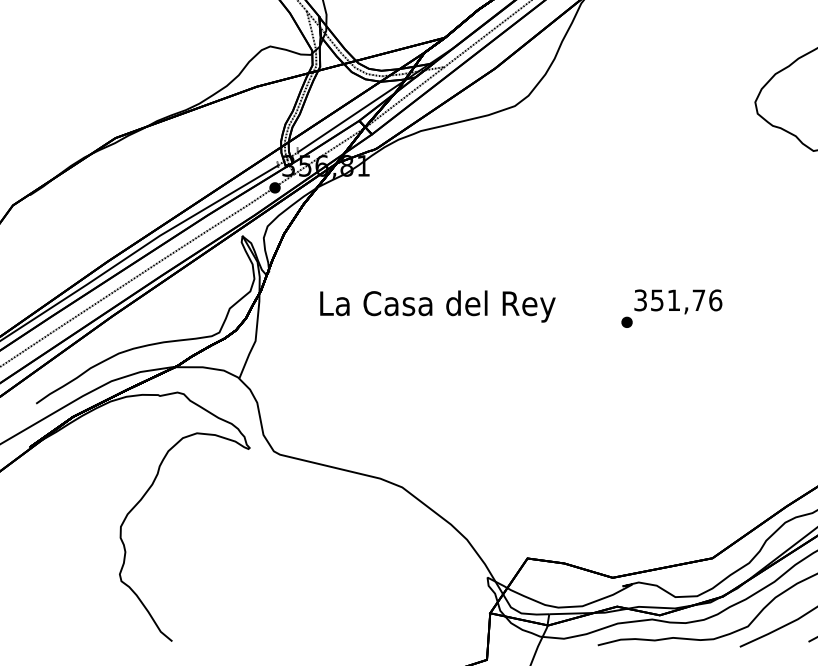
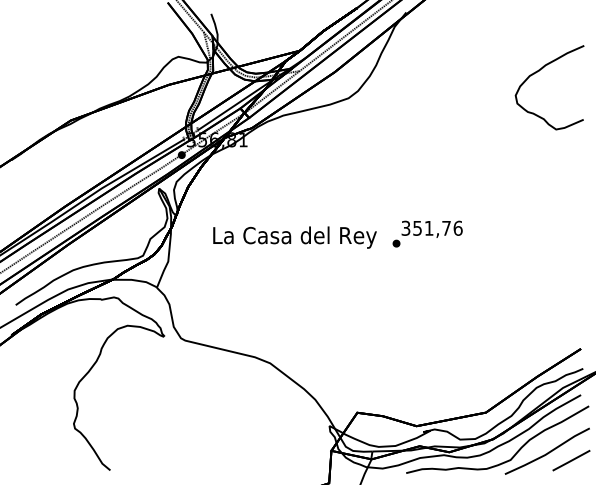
text: (671, 307) -> (427, 233), moved

